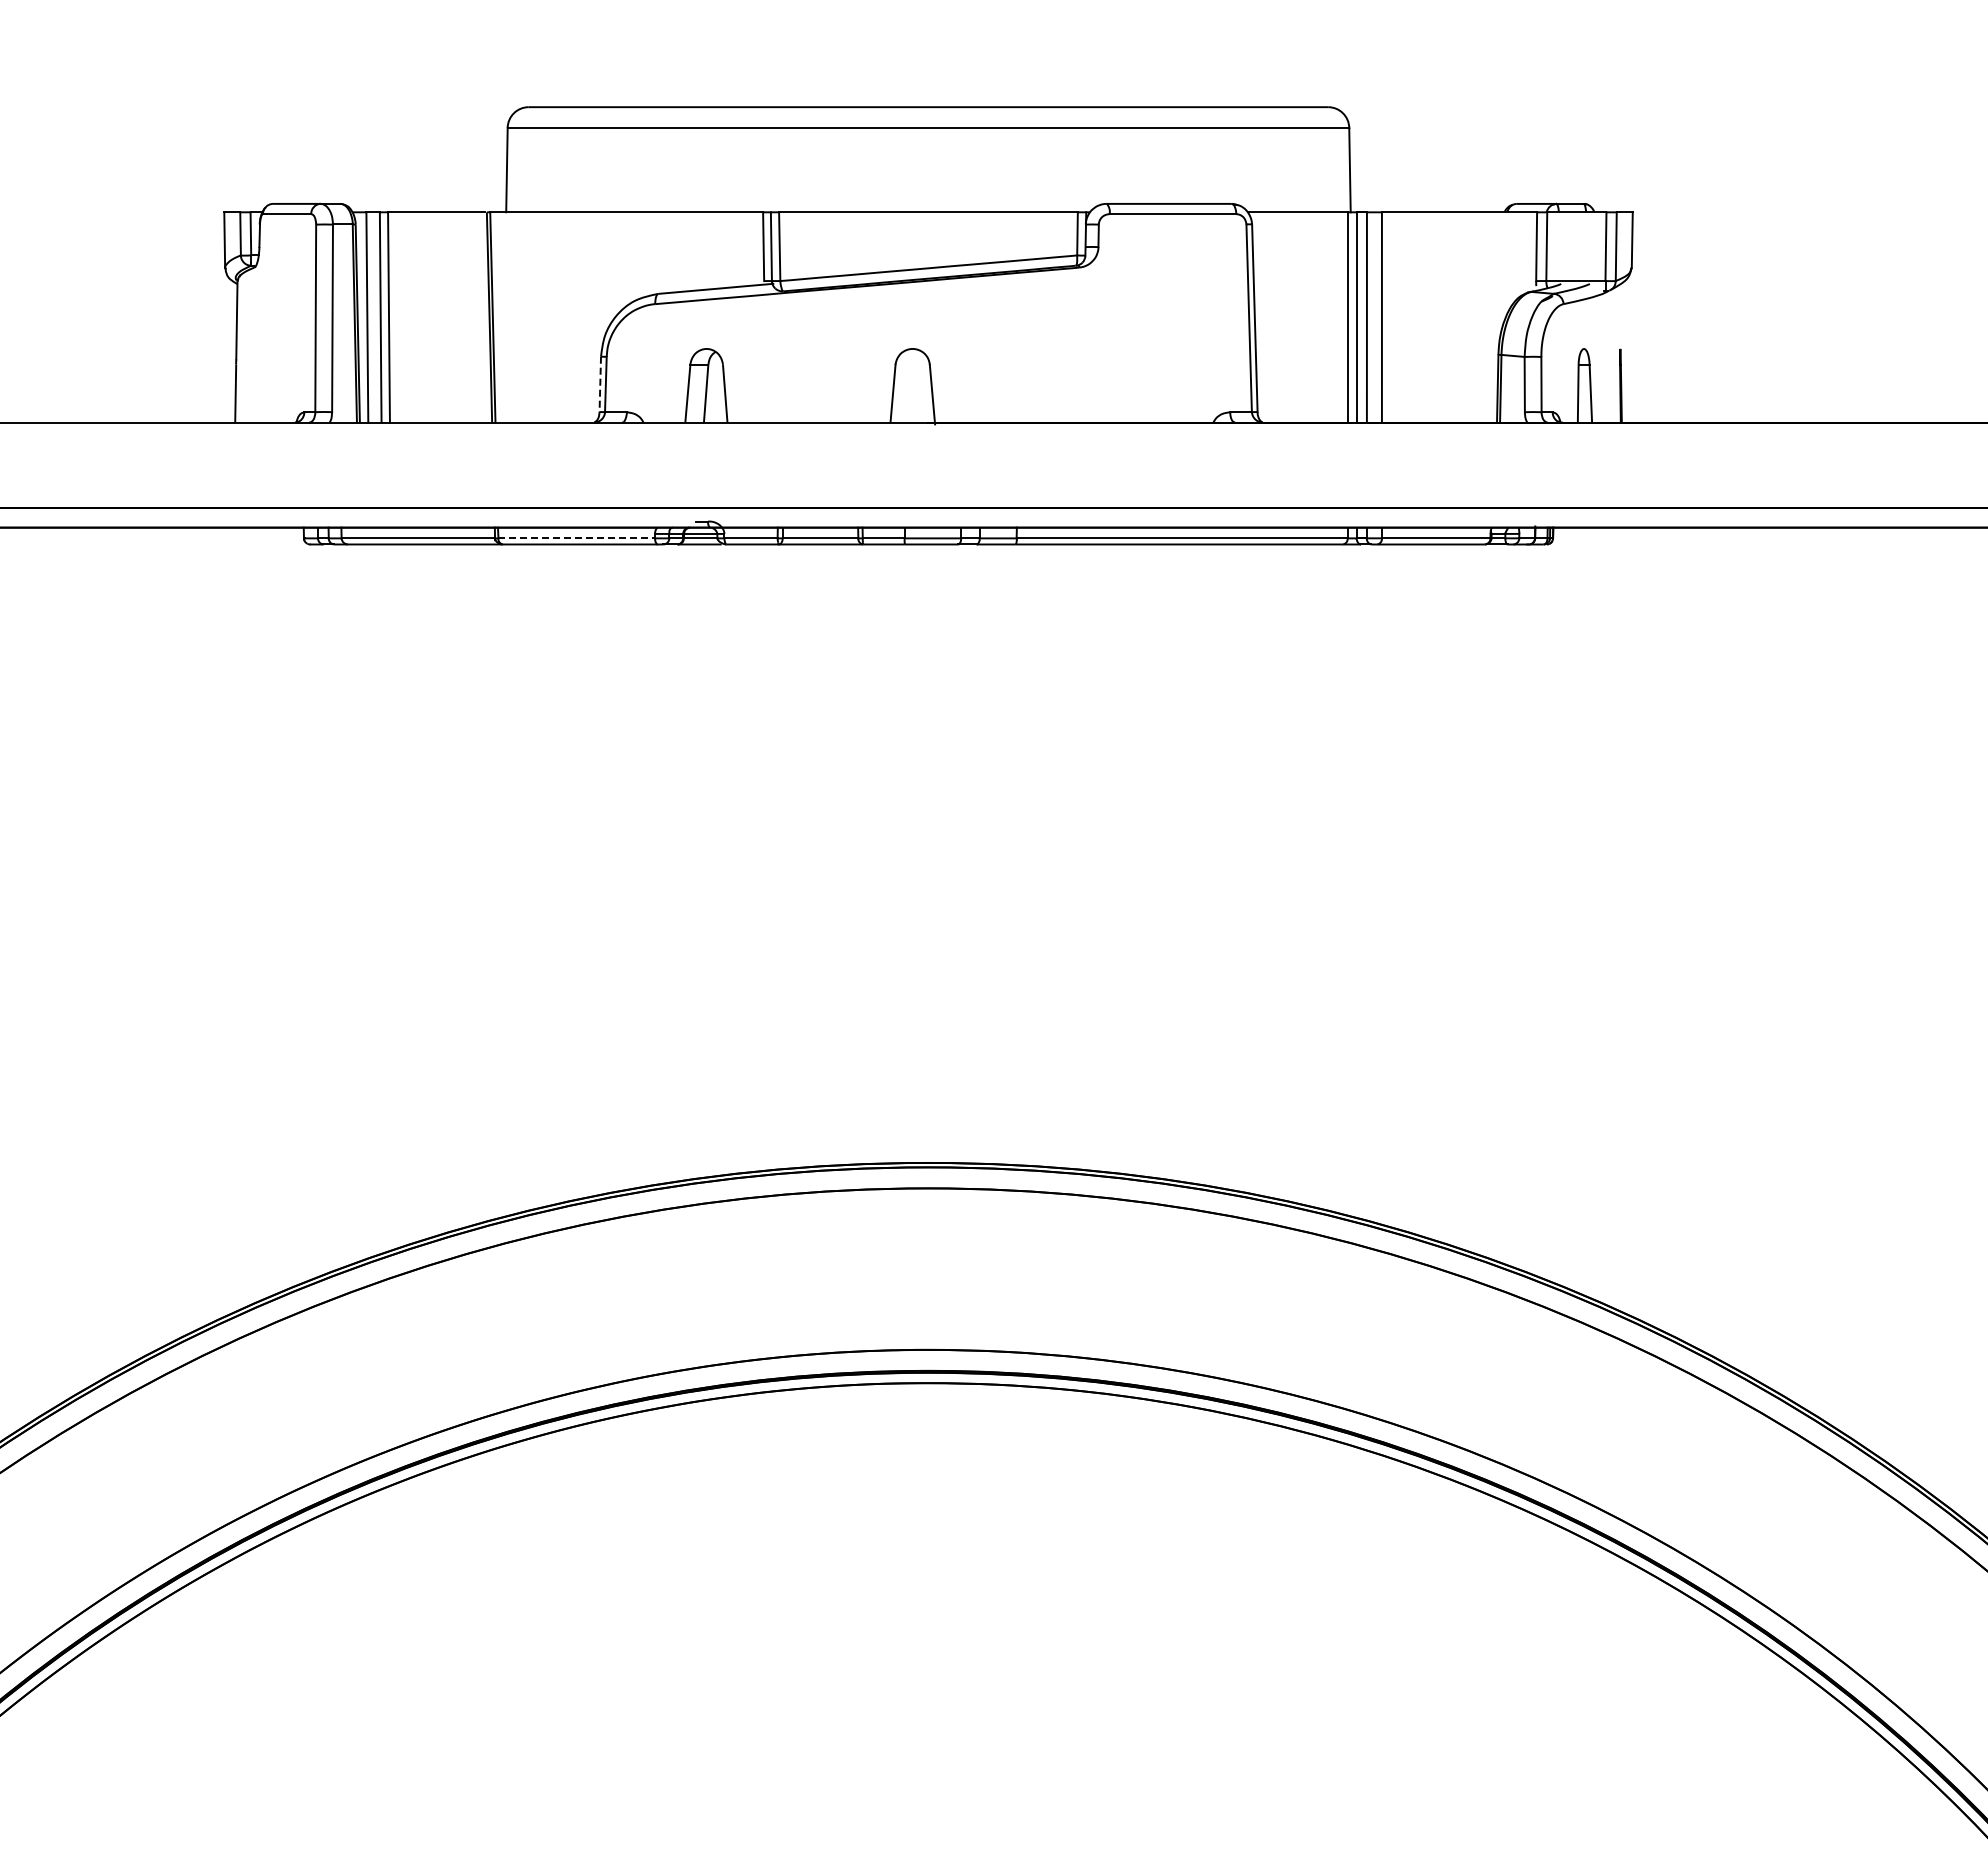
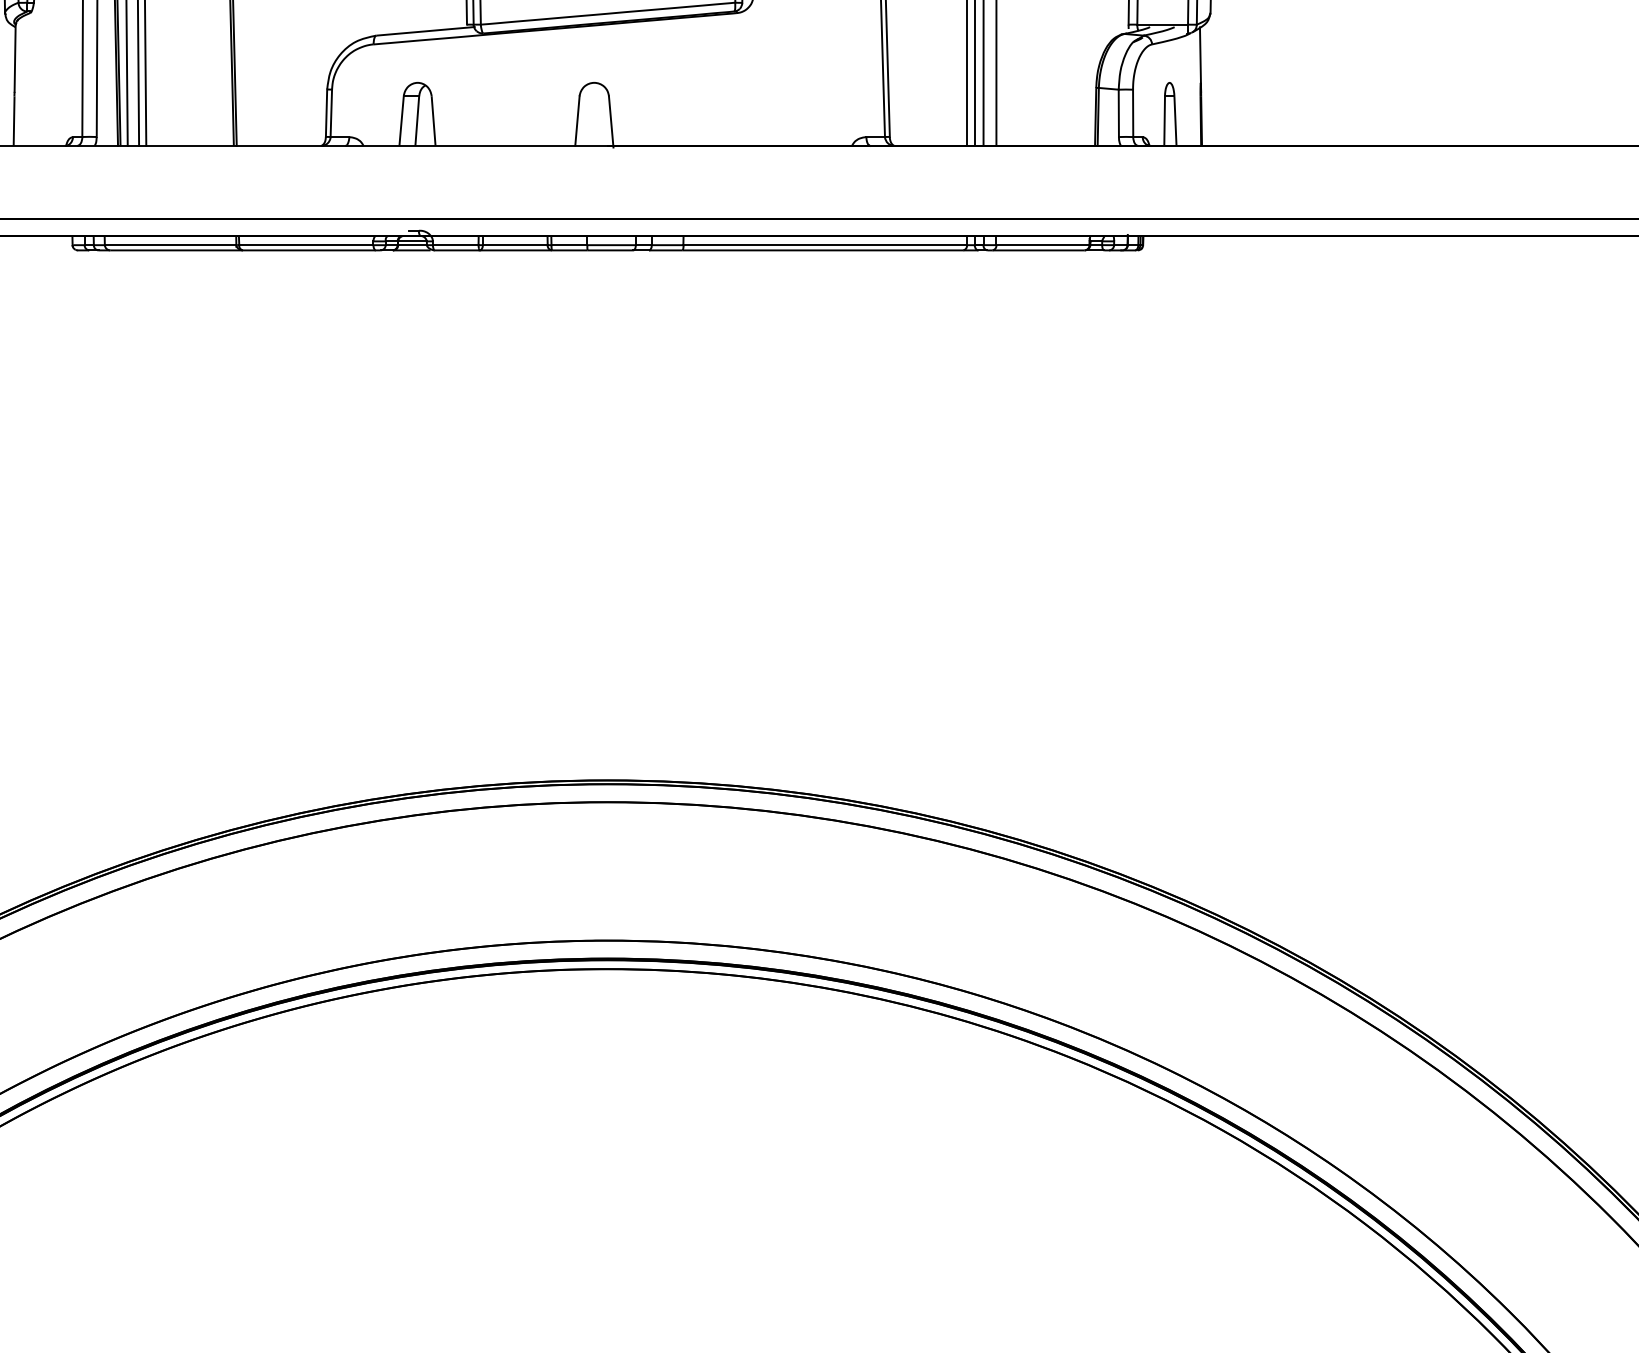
line: (1619, 321) -> (1200, 59), added
line: (600, 384) -> (326, 113), dashed -> solid
line: (577, 538) -> (307, 245), dashed -> solid

